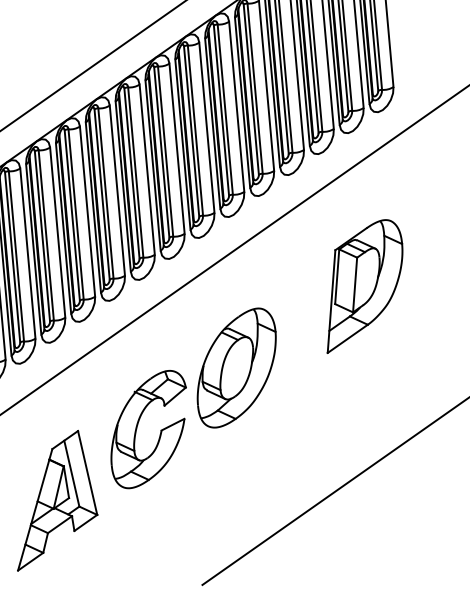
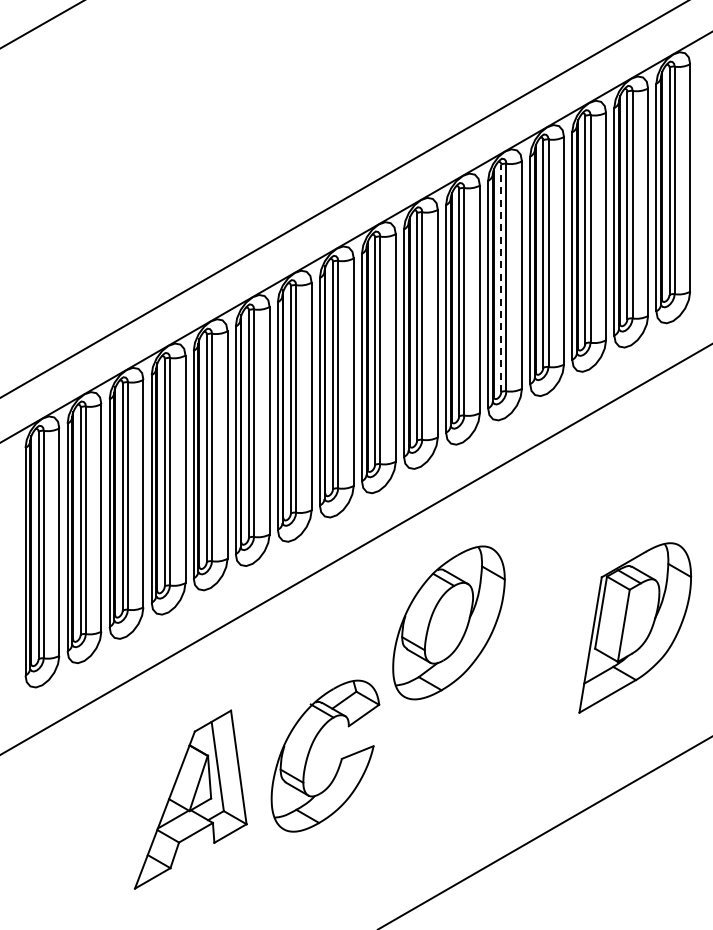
line: (251, 89) -> (501, 278), solid -> dashed
part: (363, 285) -> (635, 627), moved
part: (236, 367) -> (448, 622), moved
part: (160, 430) -> (340, 758), moved

